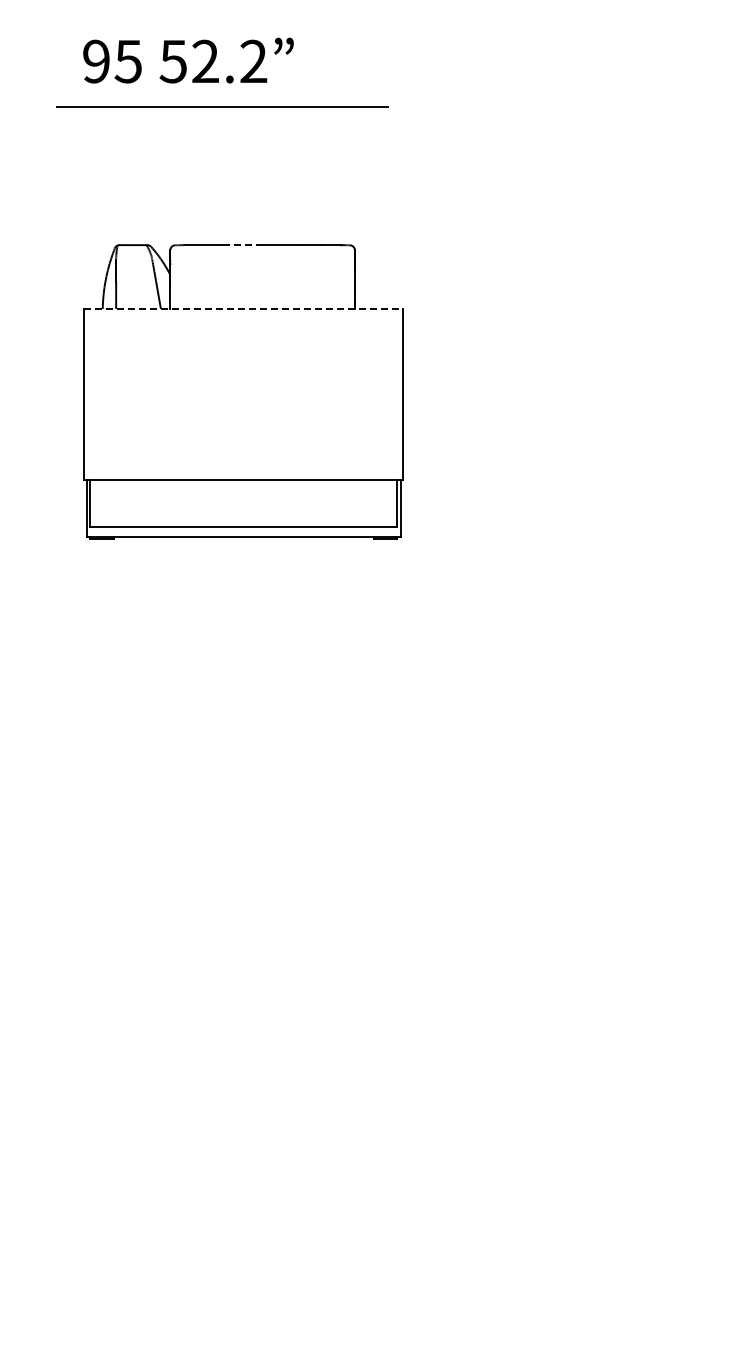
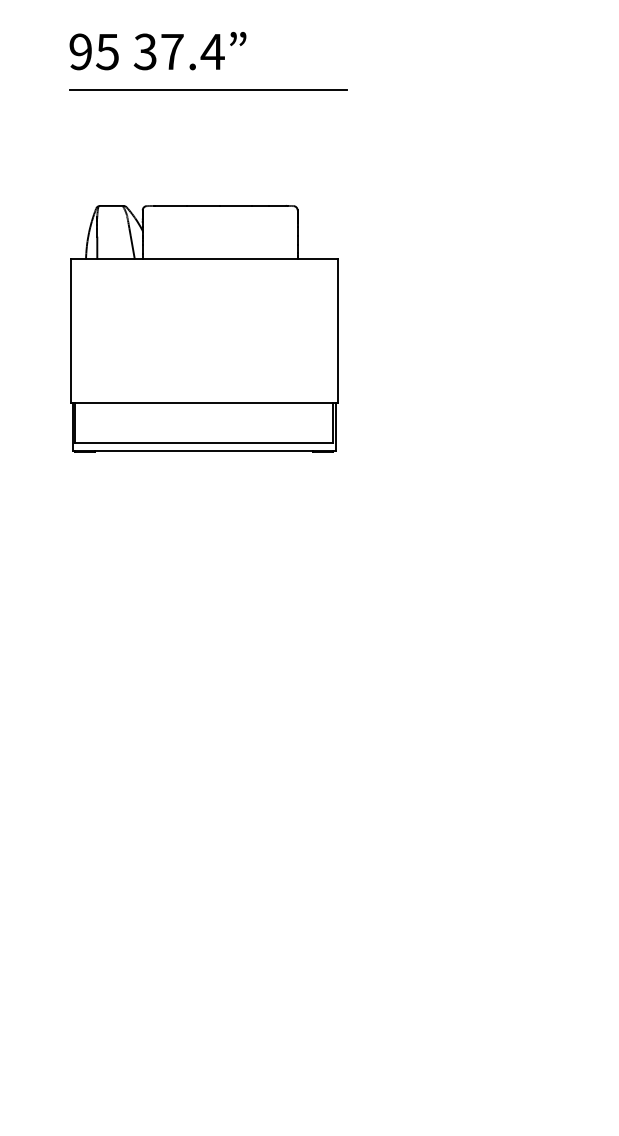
text: (213, 61) -> (178, 51), 52.2 -> 37.4
line: (222, 106) -> (208, 89), moved
line: (242, 245) -> (203, 206), dashed -> solid
line: (244, 308) -> (205, 259), dashed -> solid

